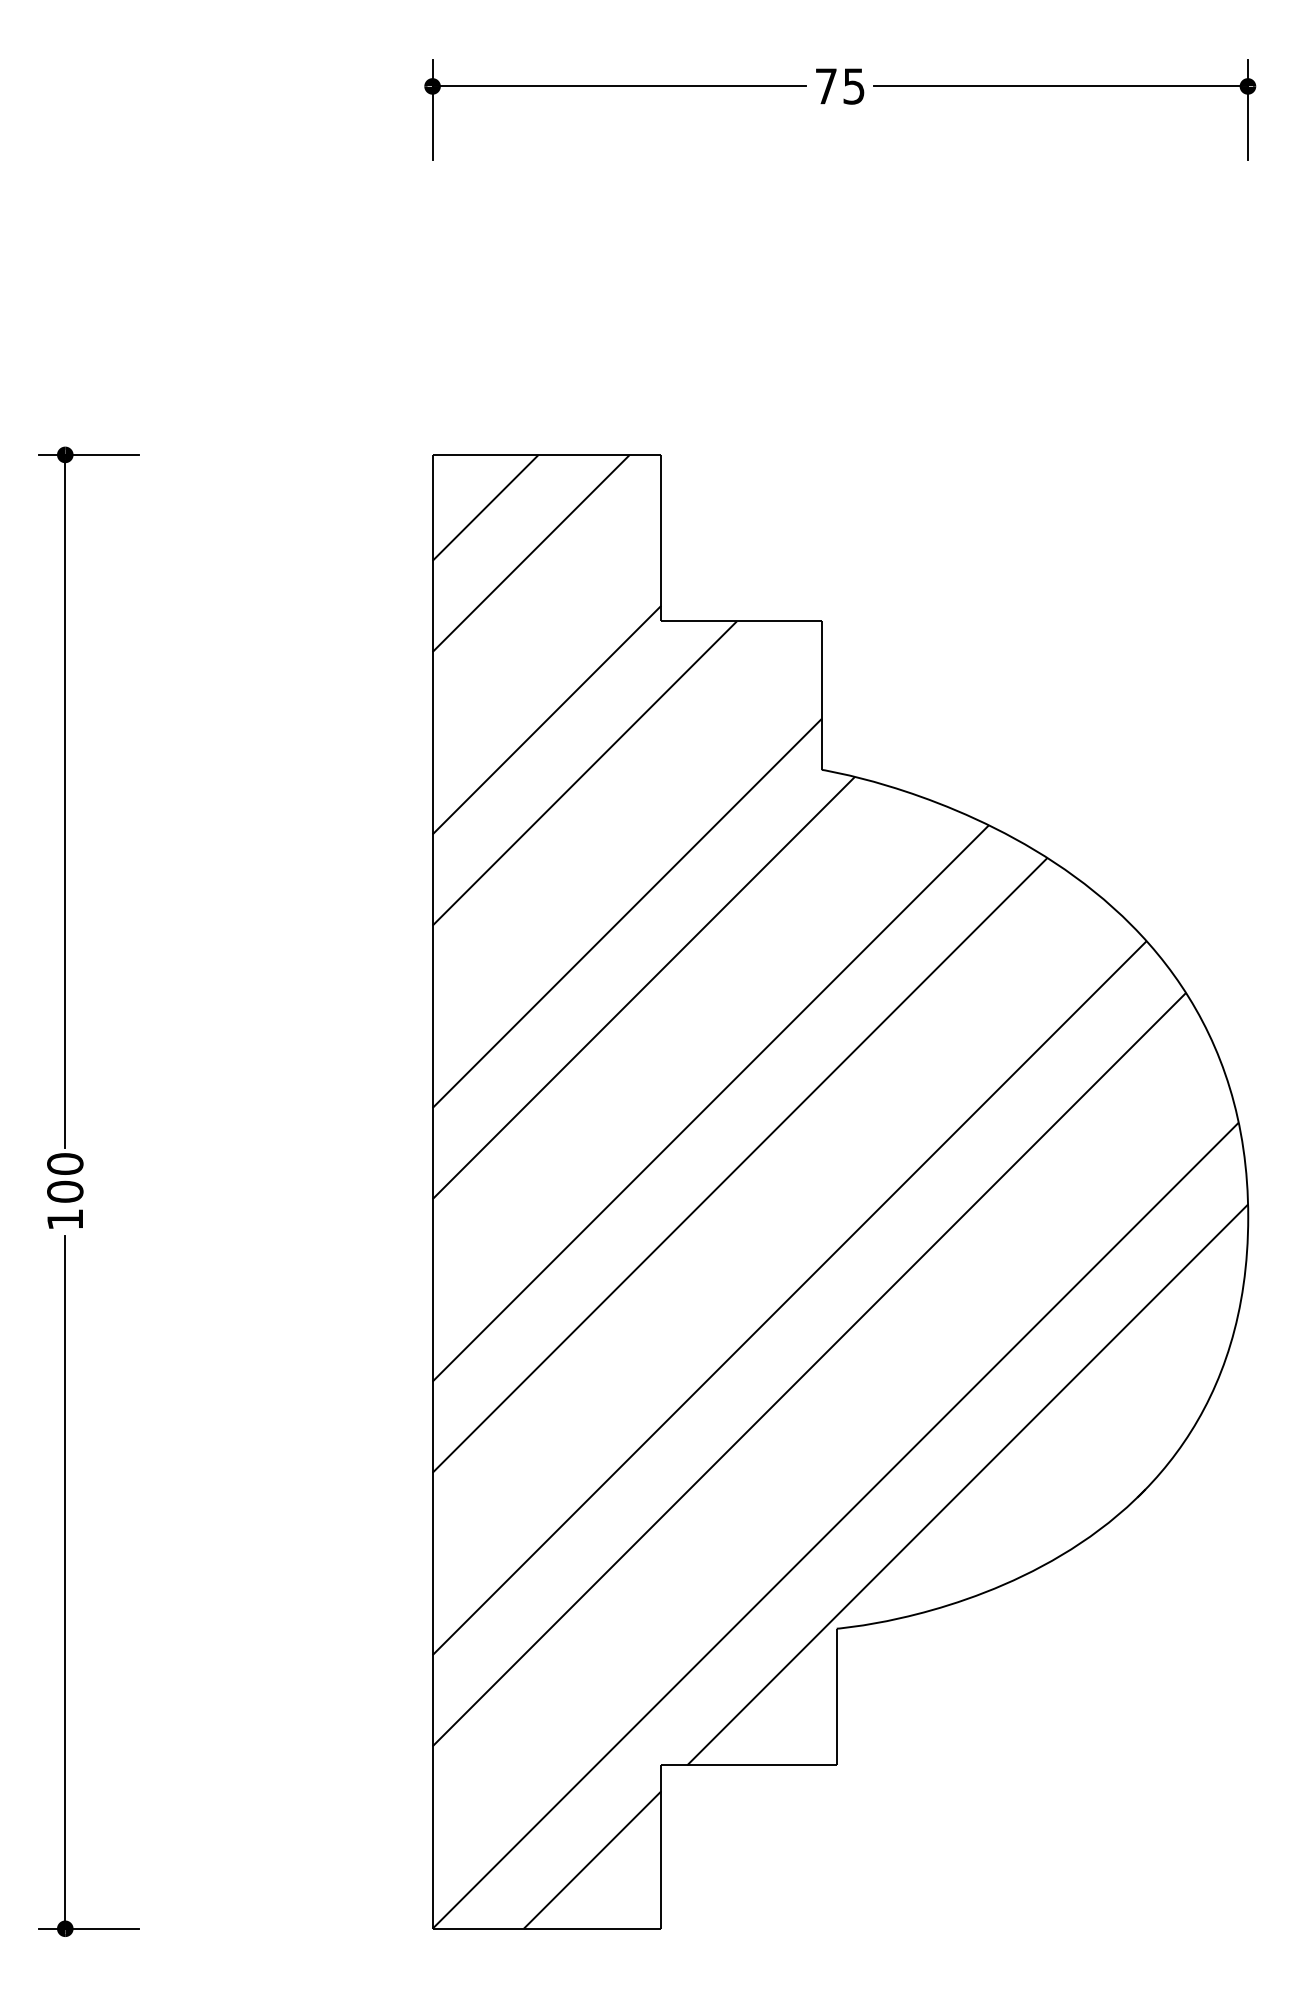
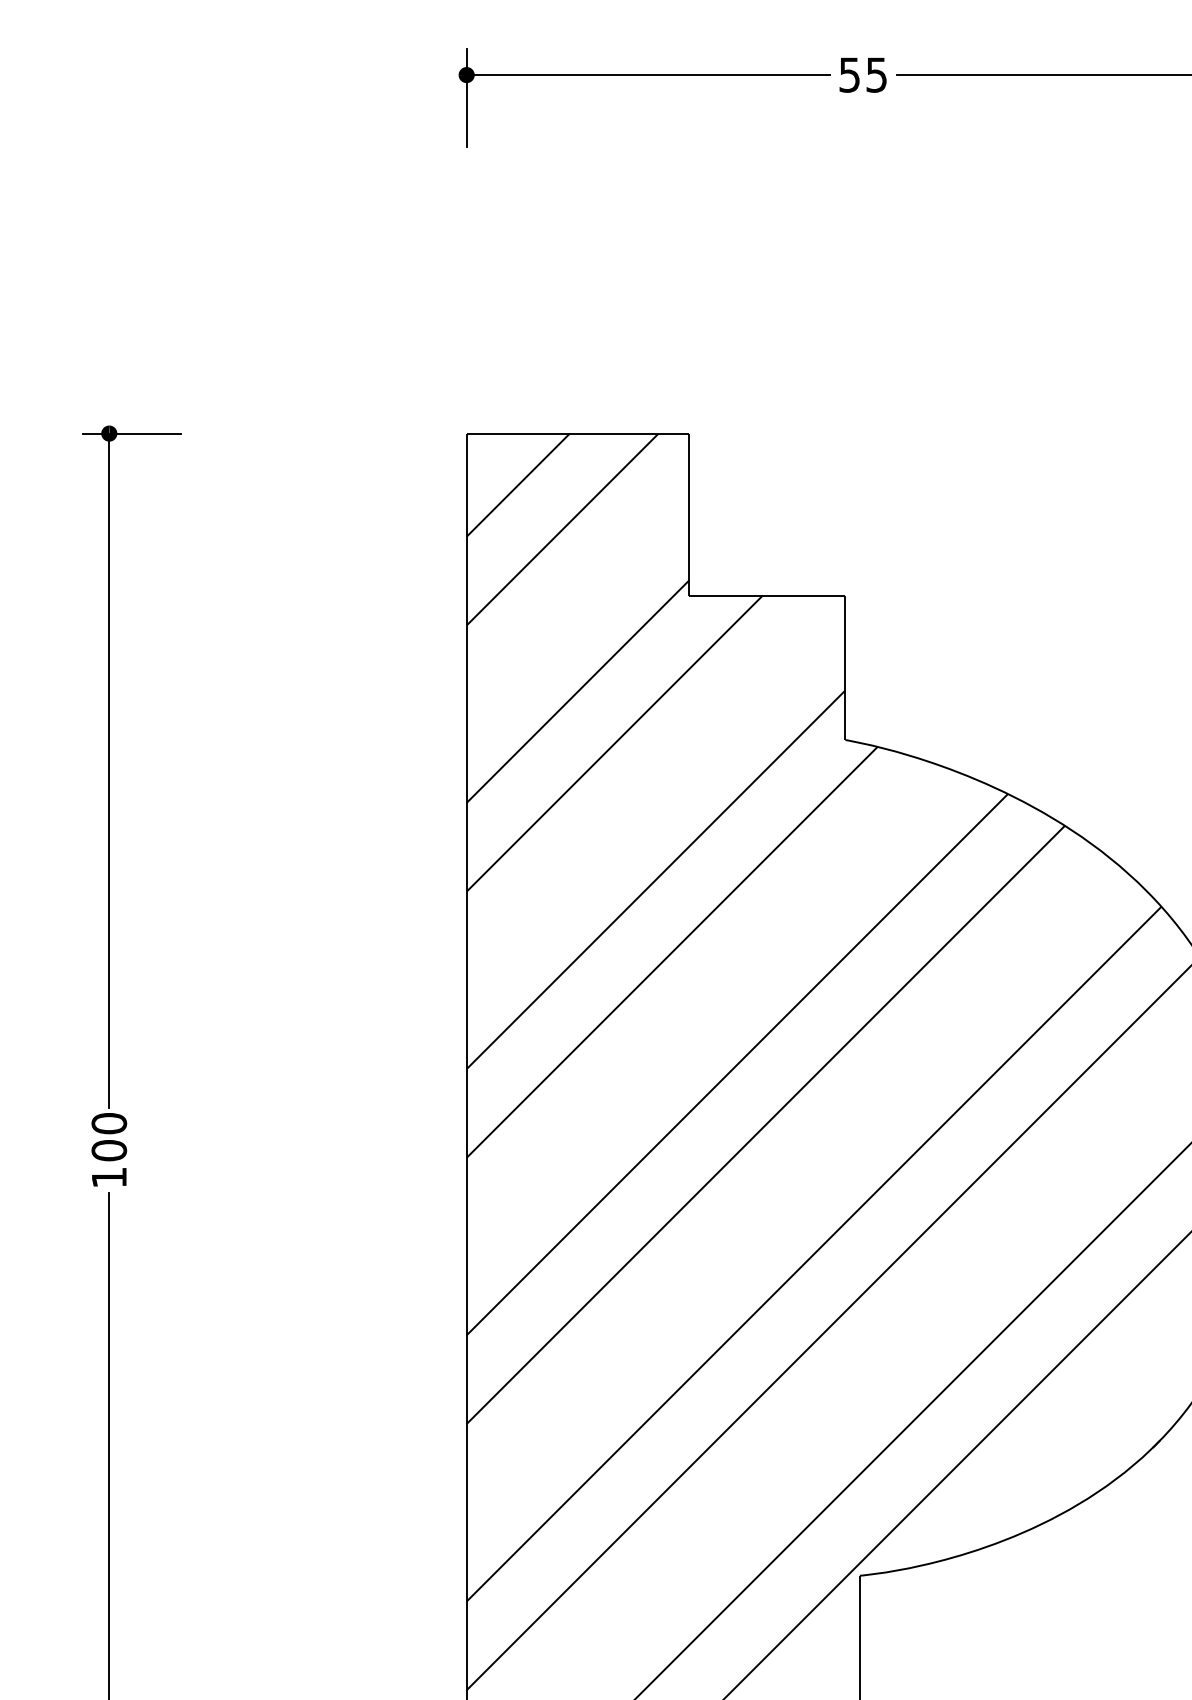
text: (825, 86) -> (848, 75), 75 -> 55

